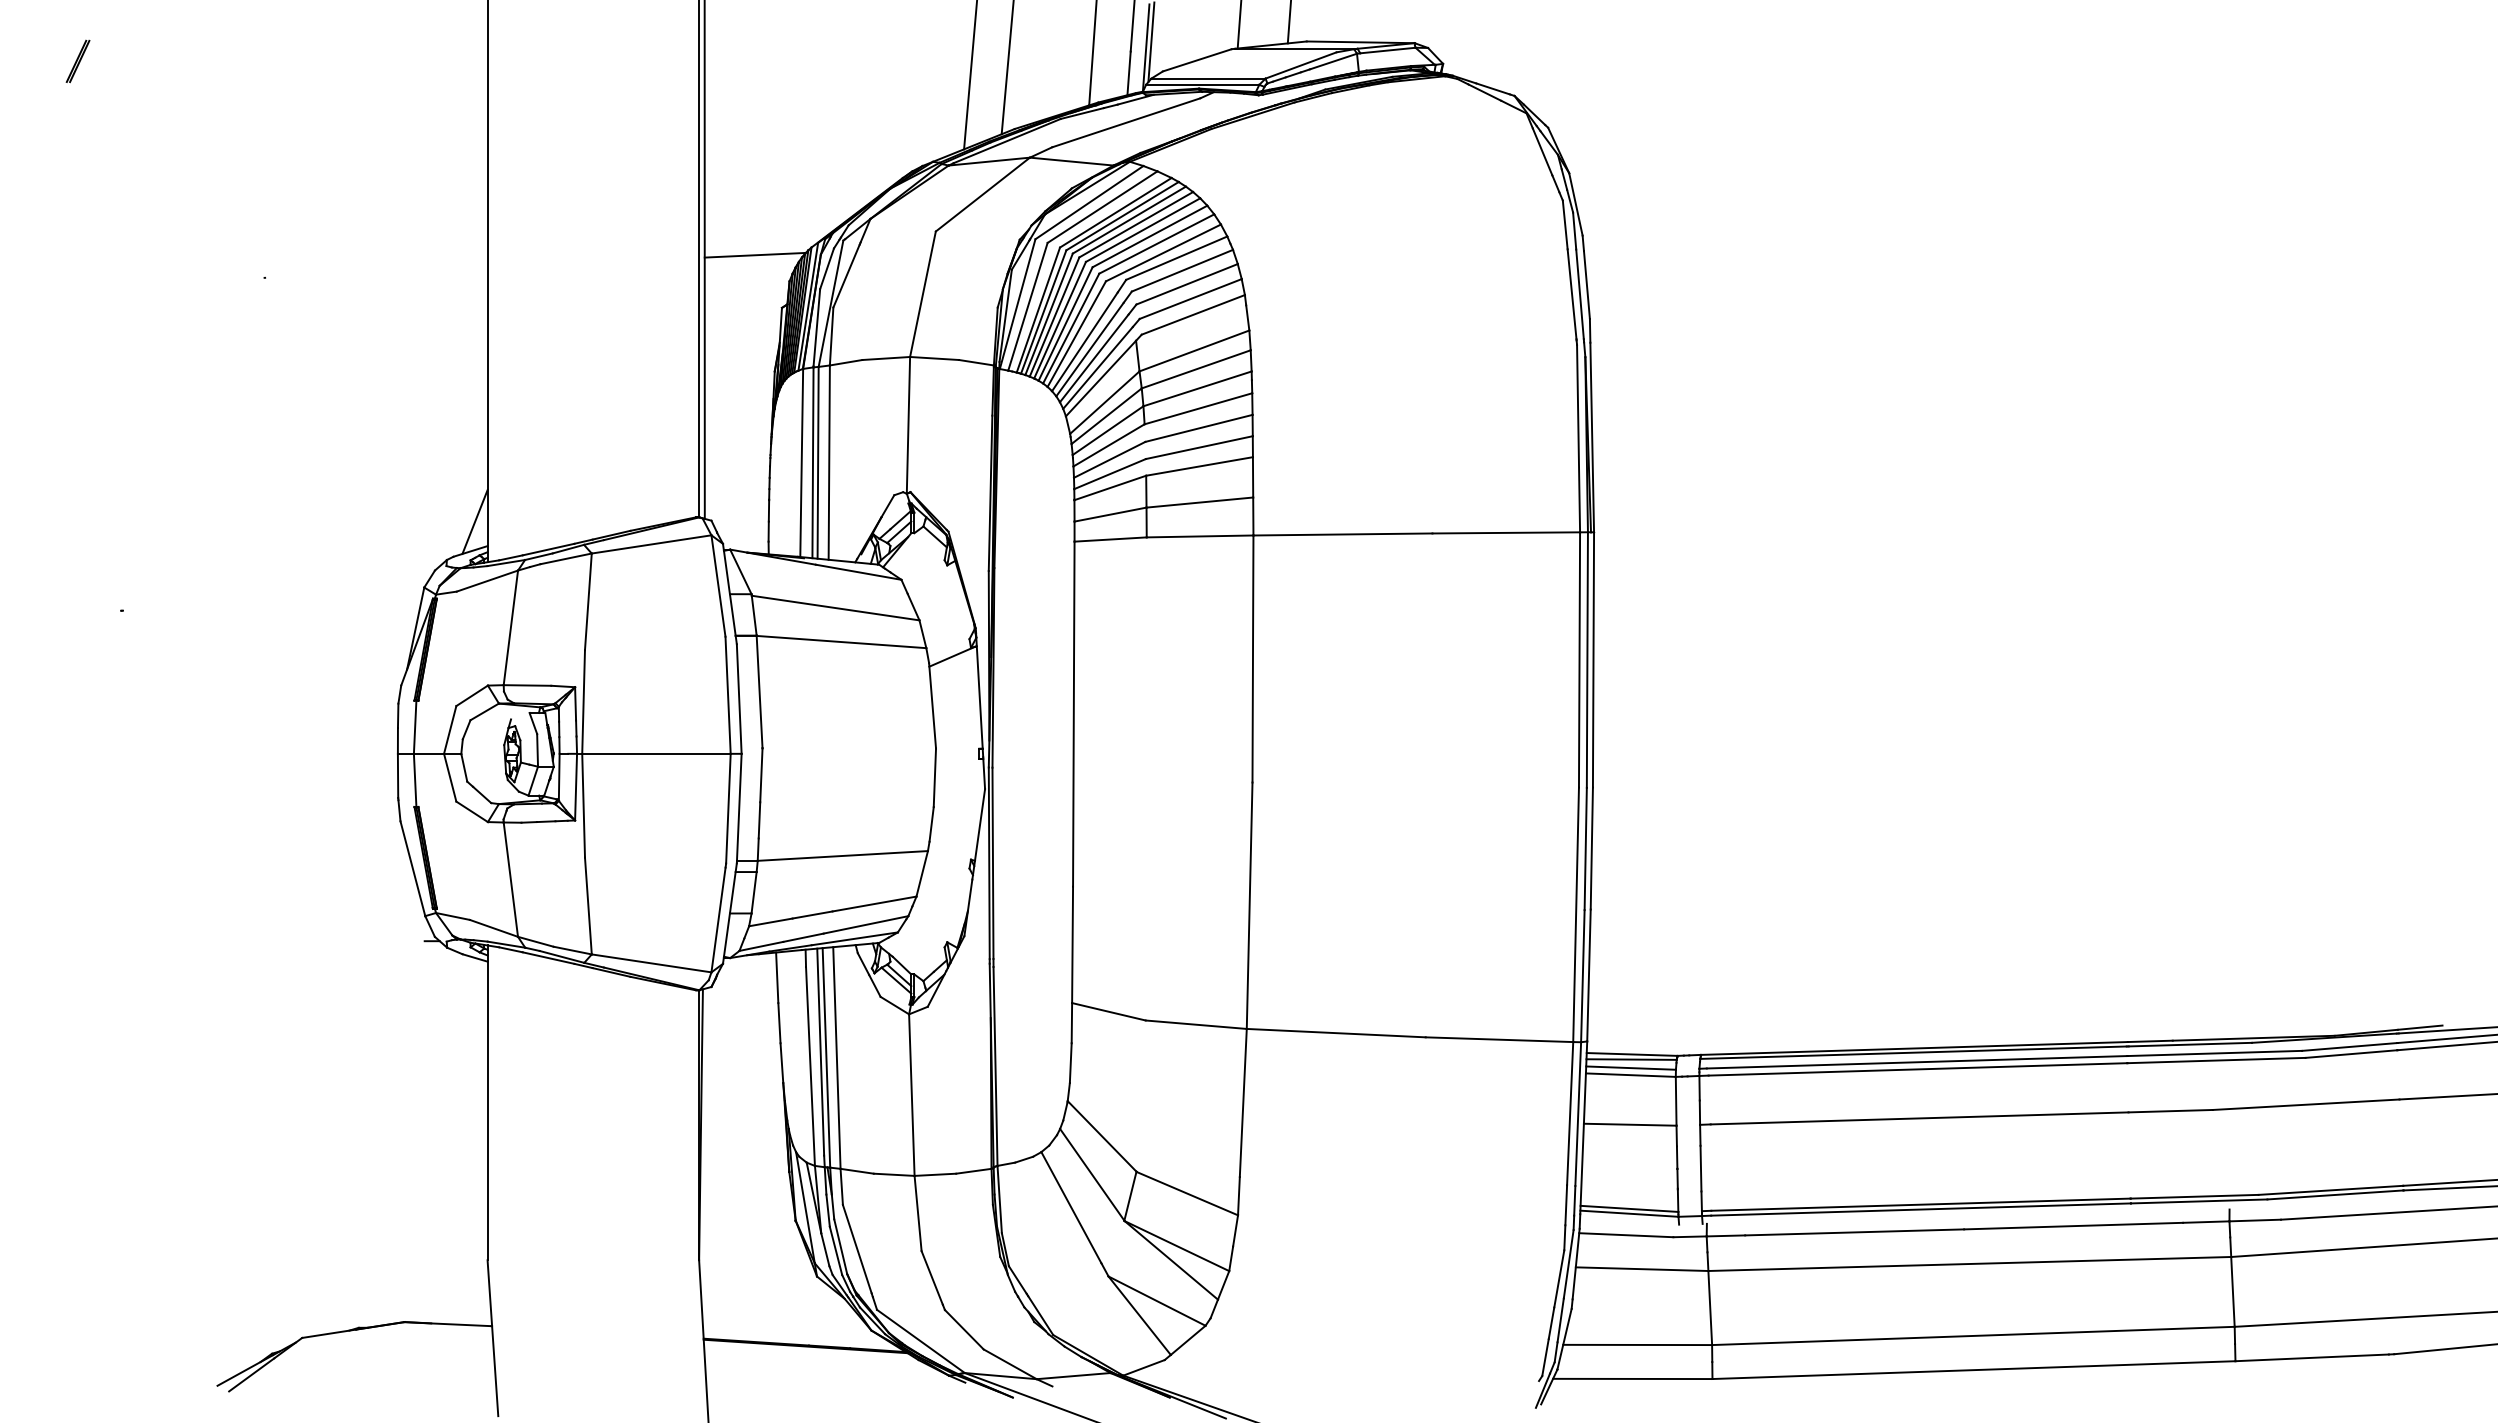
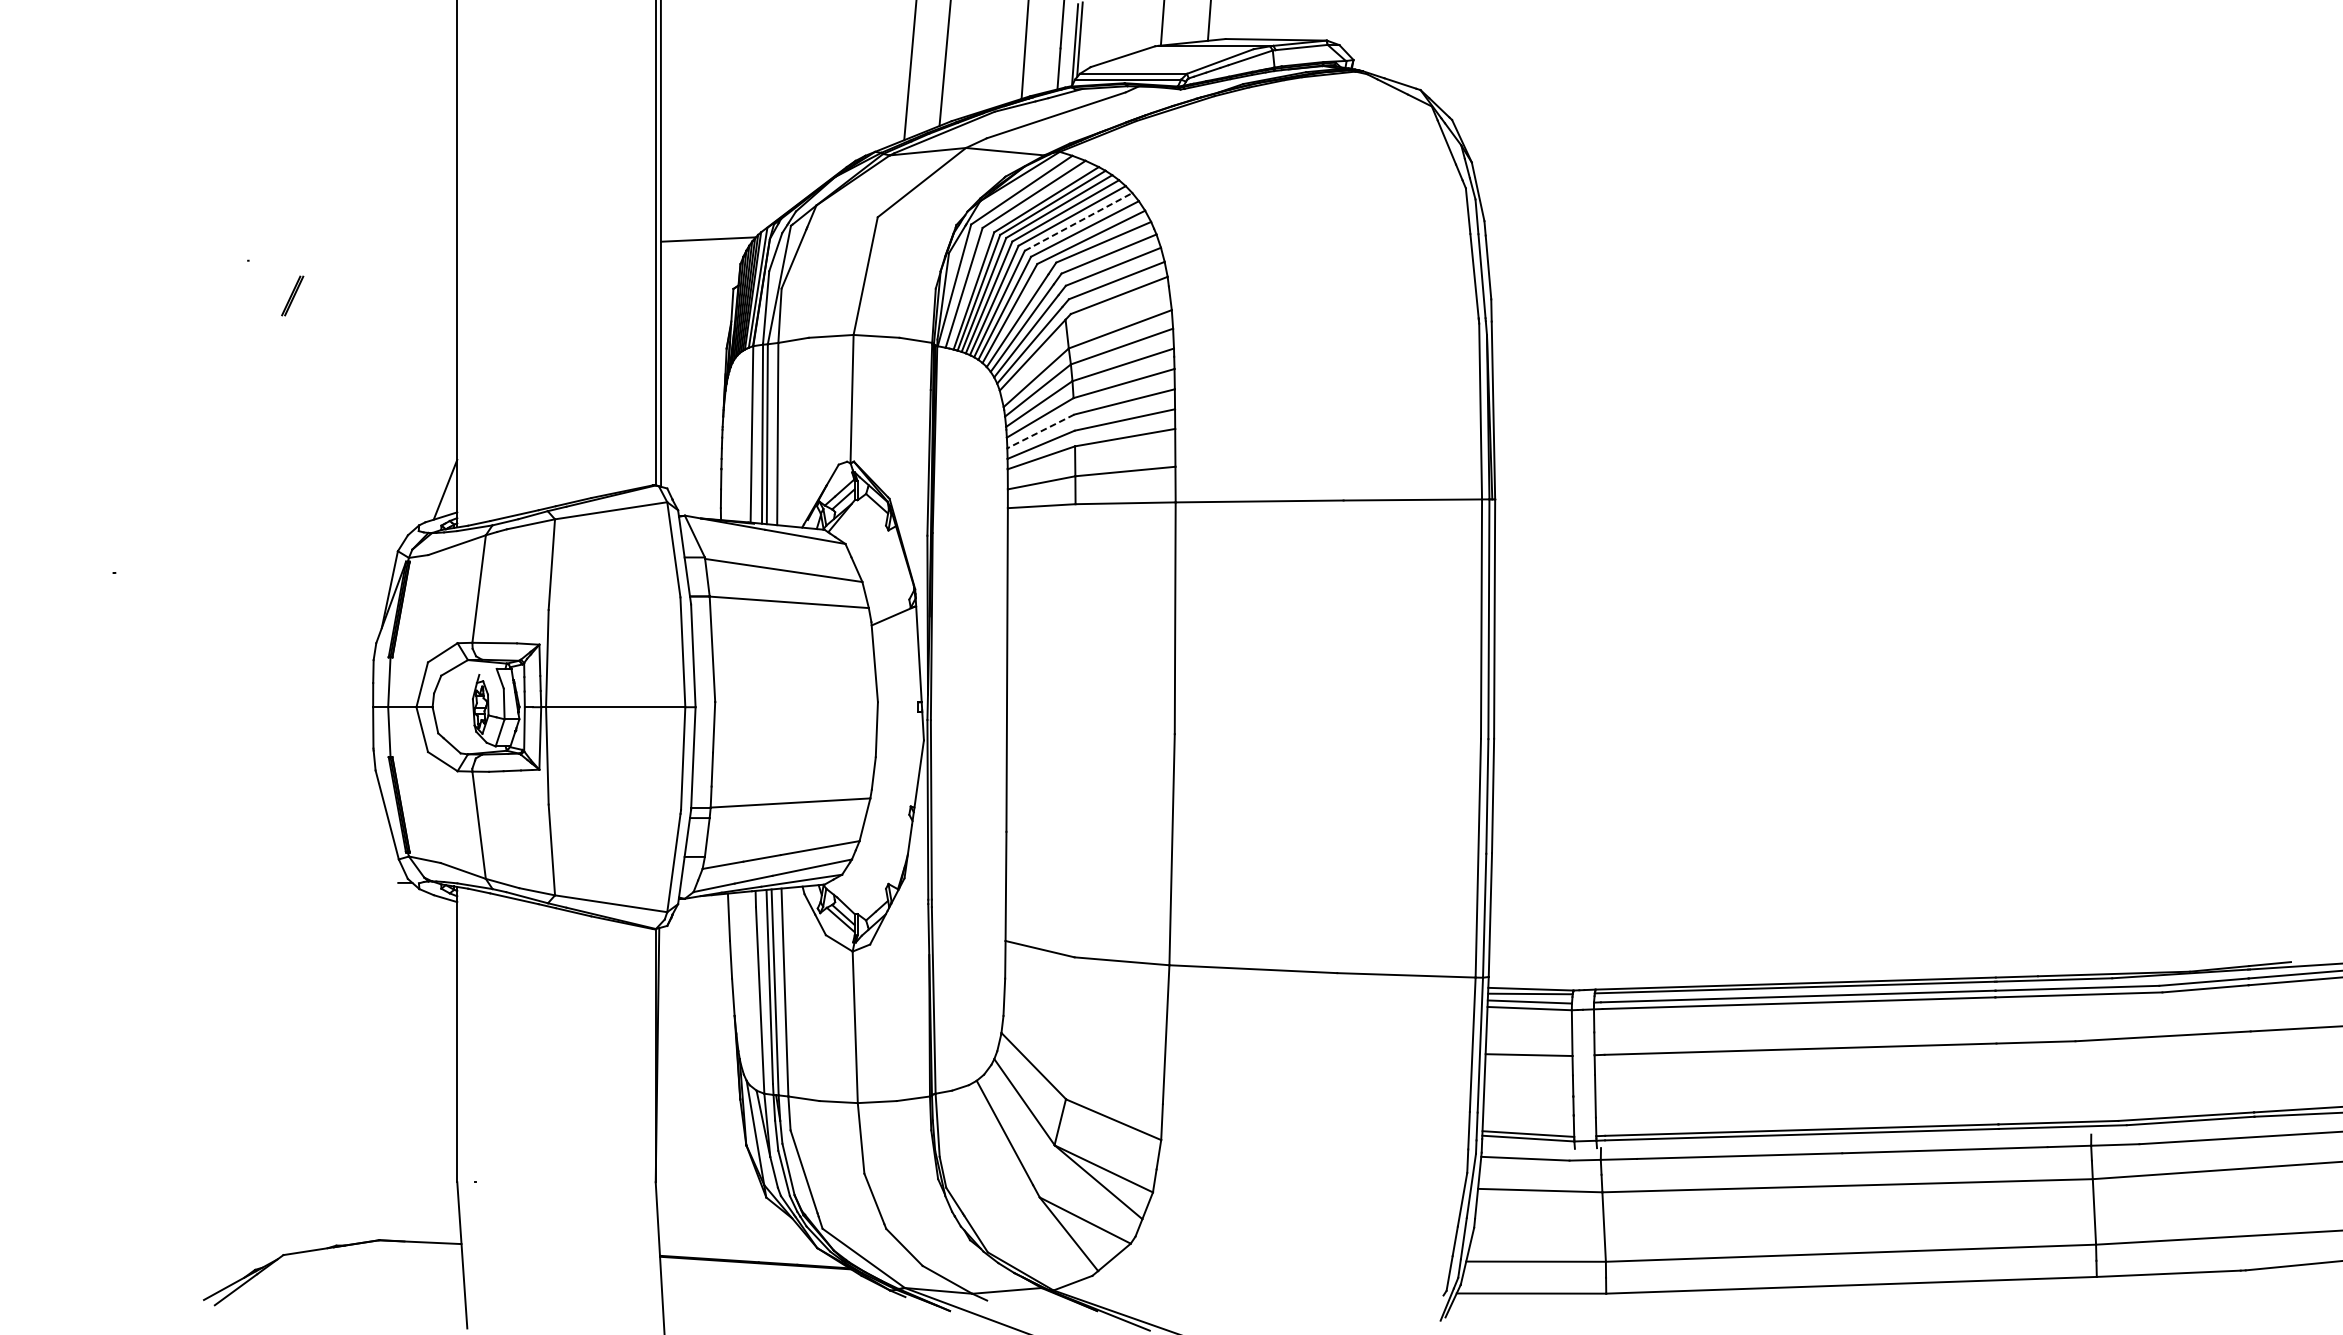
part: (77, 61) -> (292, 296), moved
line: (1150, 236) -> (1079, 221), solid -> dashed
line: (1109, 459) -> (1040, 431), solid -> dashed

